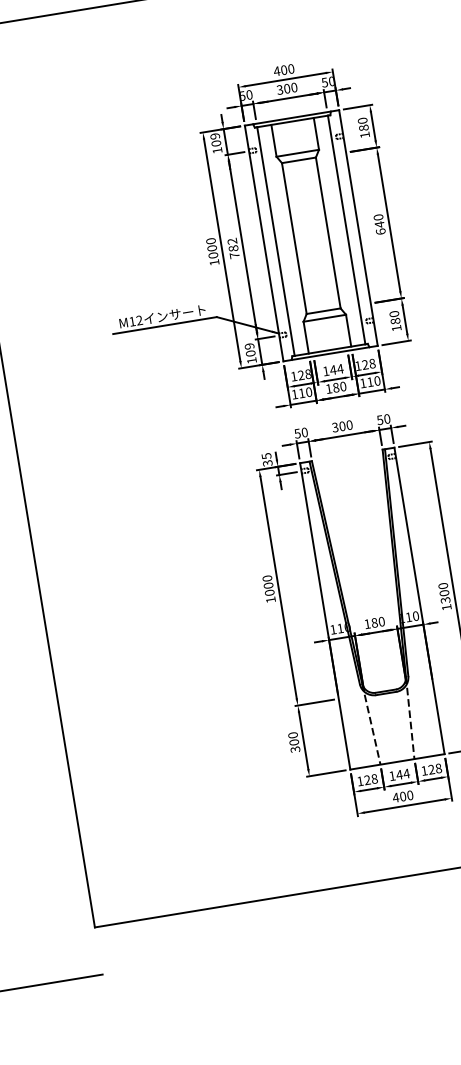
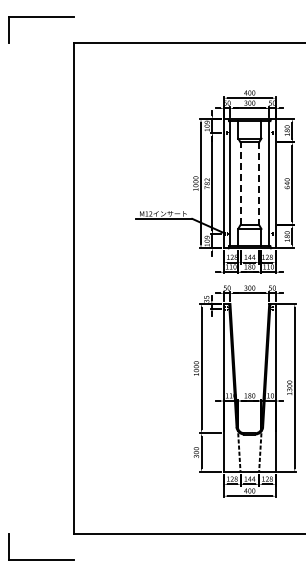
line: (329, 234) -> (259, 184), solid -> dashed
line: (294, 238) -> (240, 183), solid -> dashed

